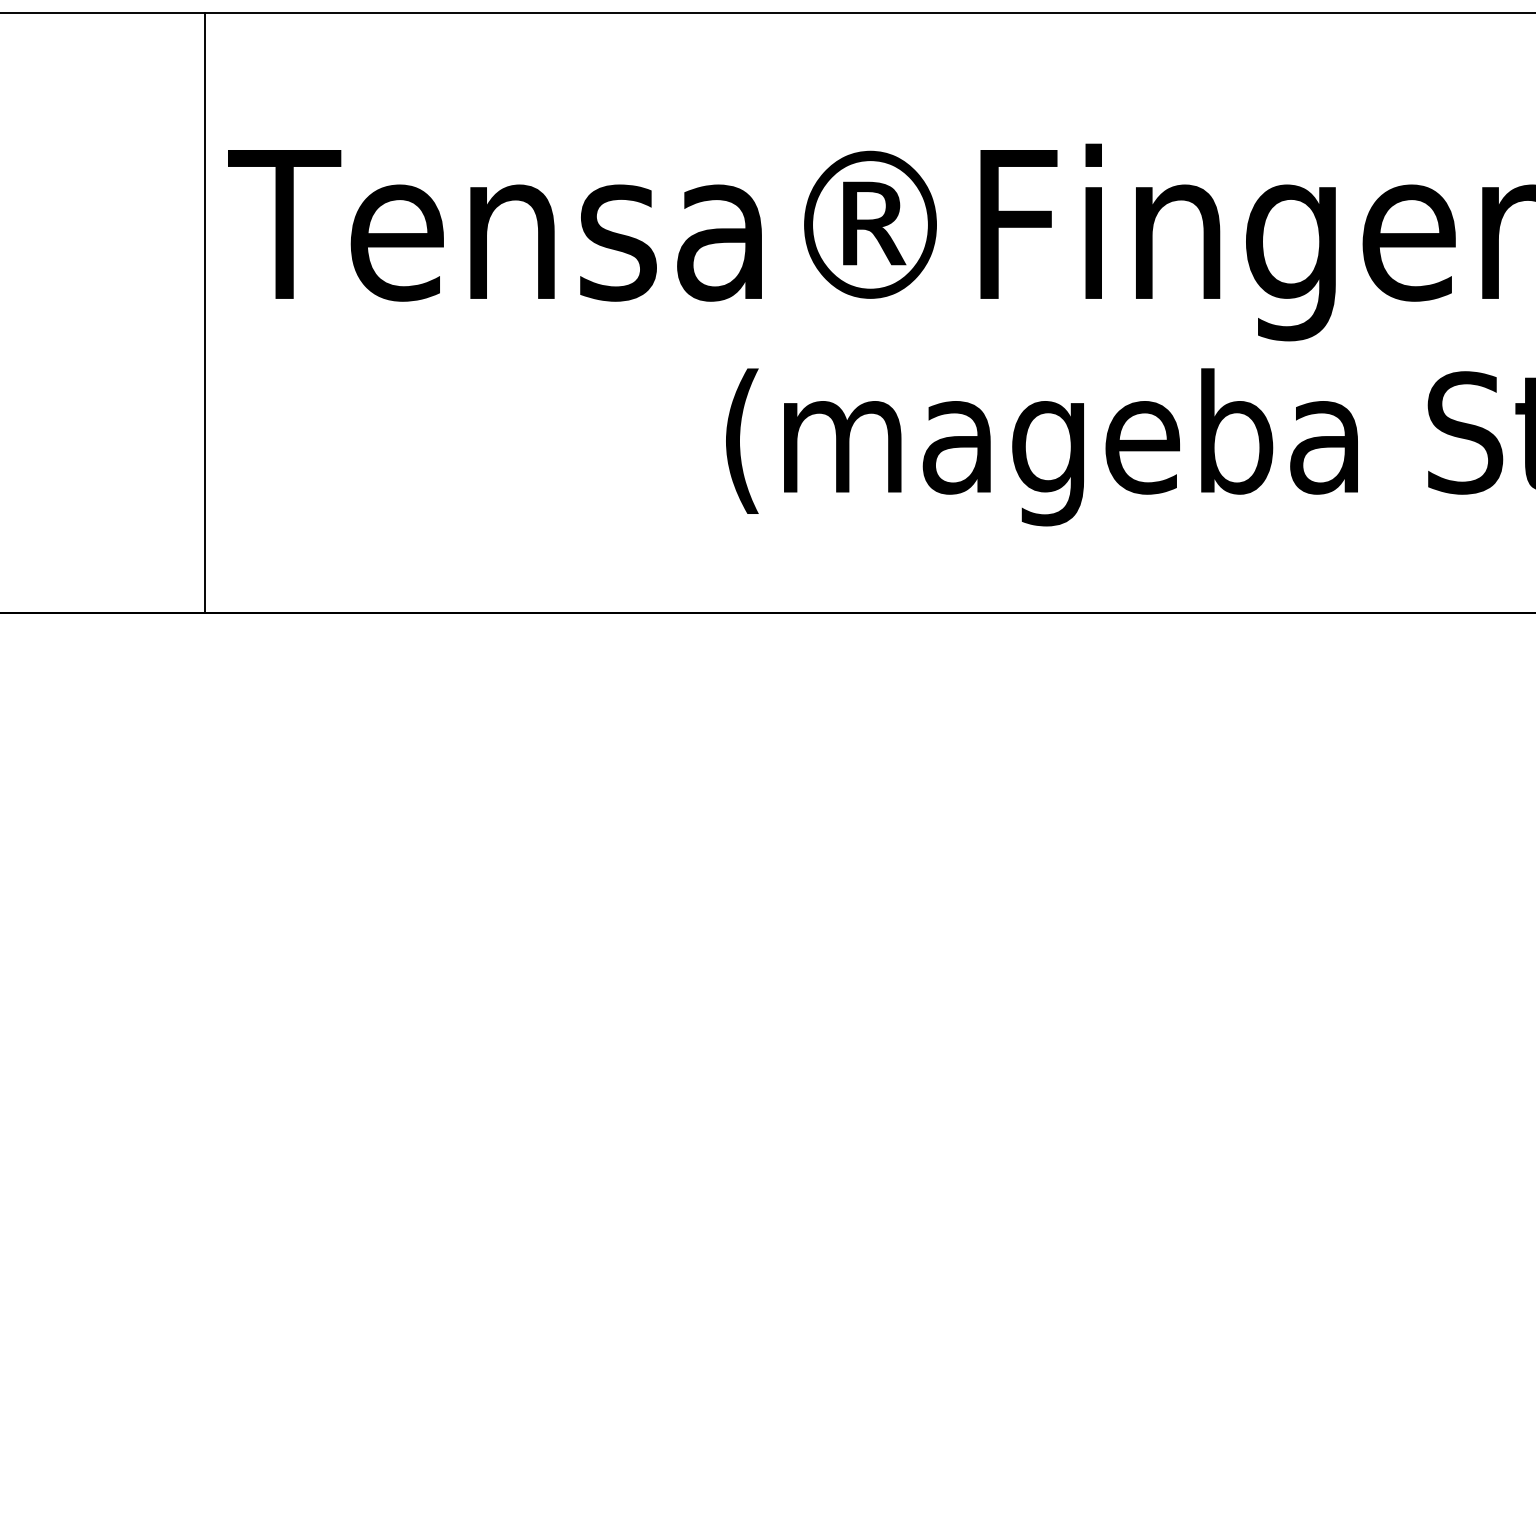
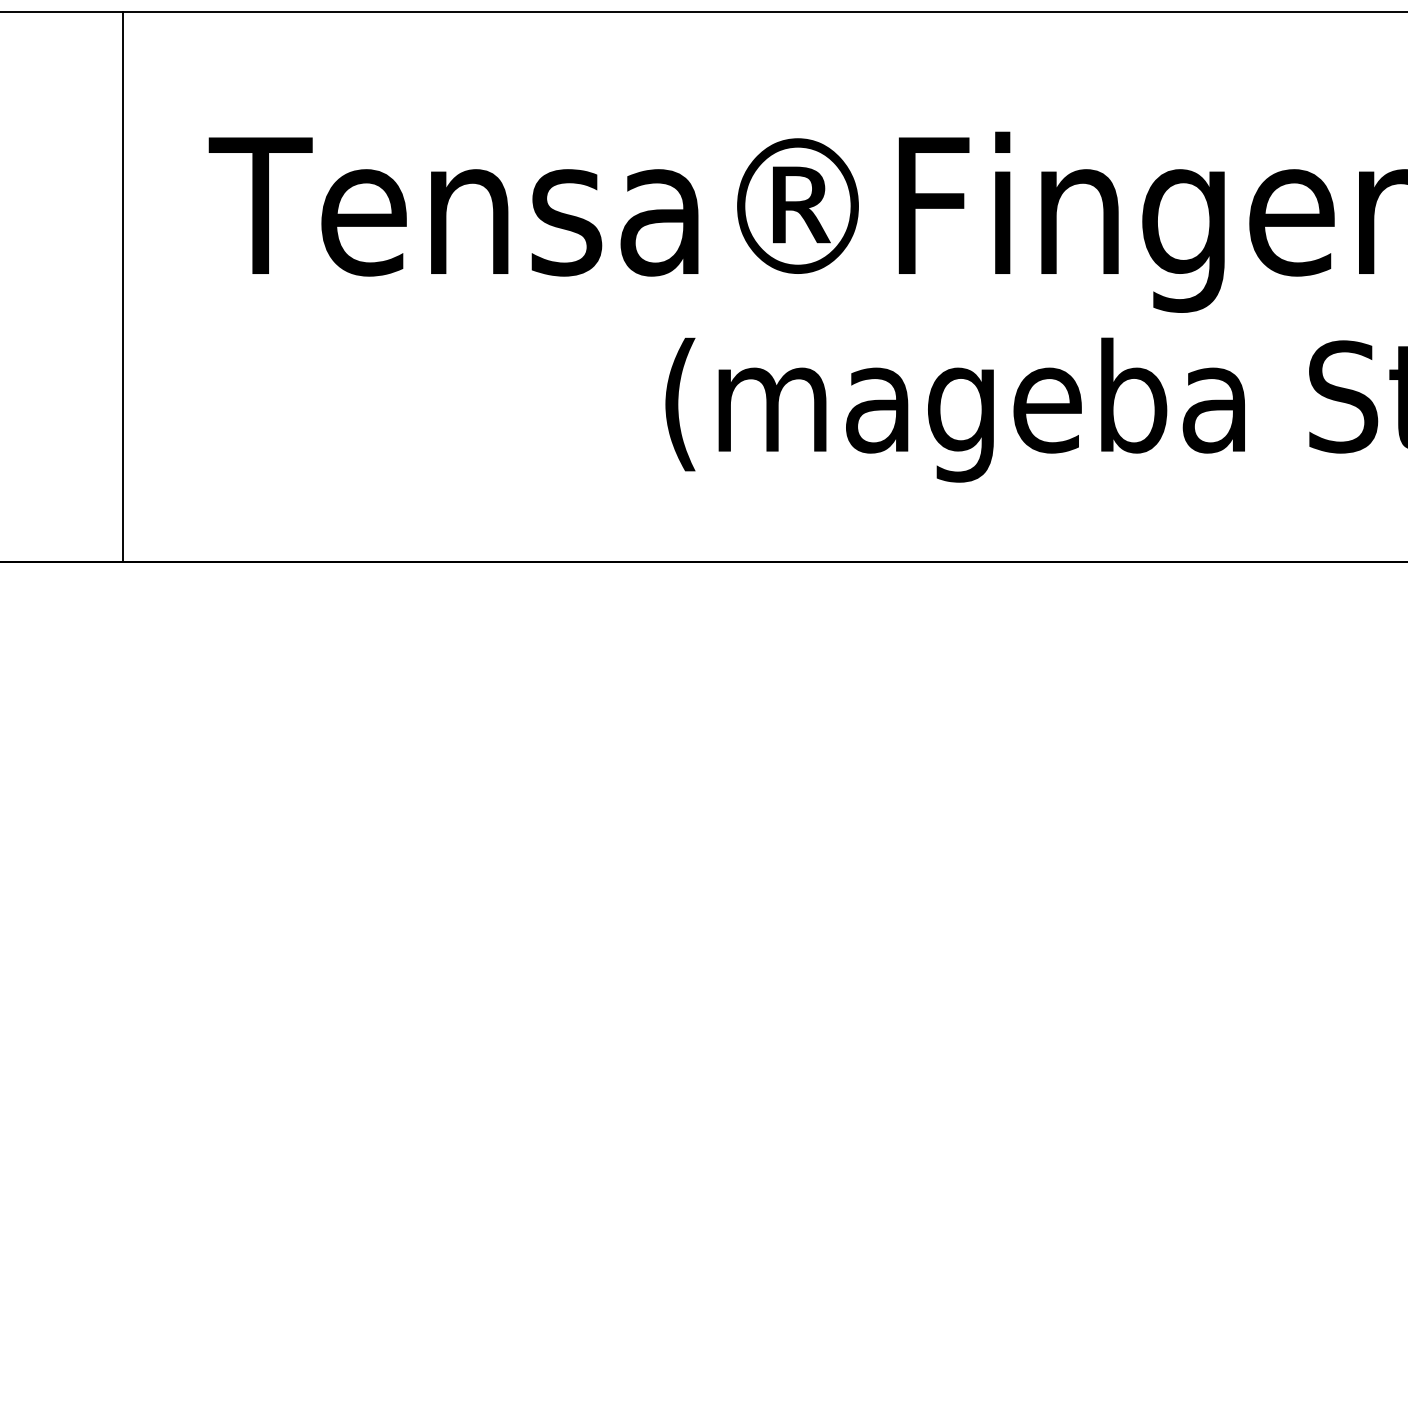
line: (204, 313) -> (123, 287), moved

